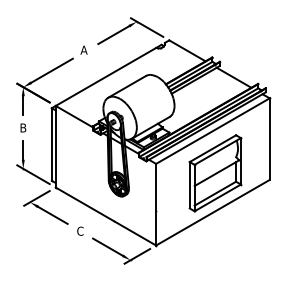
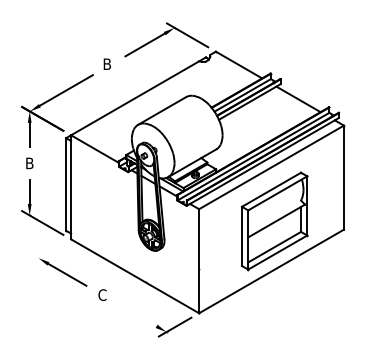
text: (83, 49) -> (106, 63), A -> B
line: (36, 197) -> (46, 252), removed
line: (107, 247) -> (137, 315), removed

